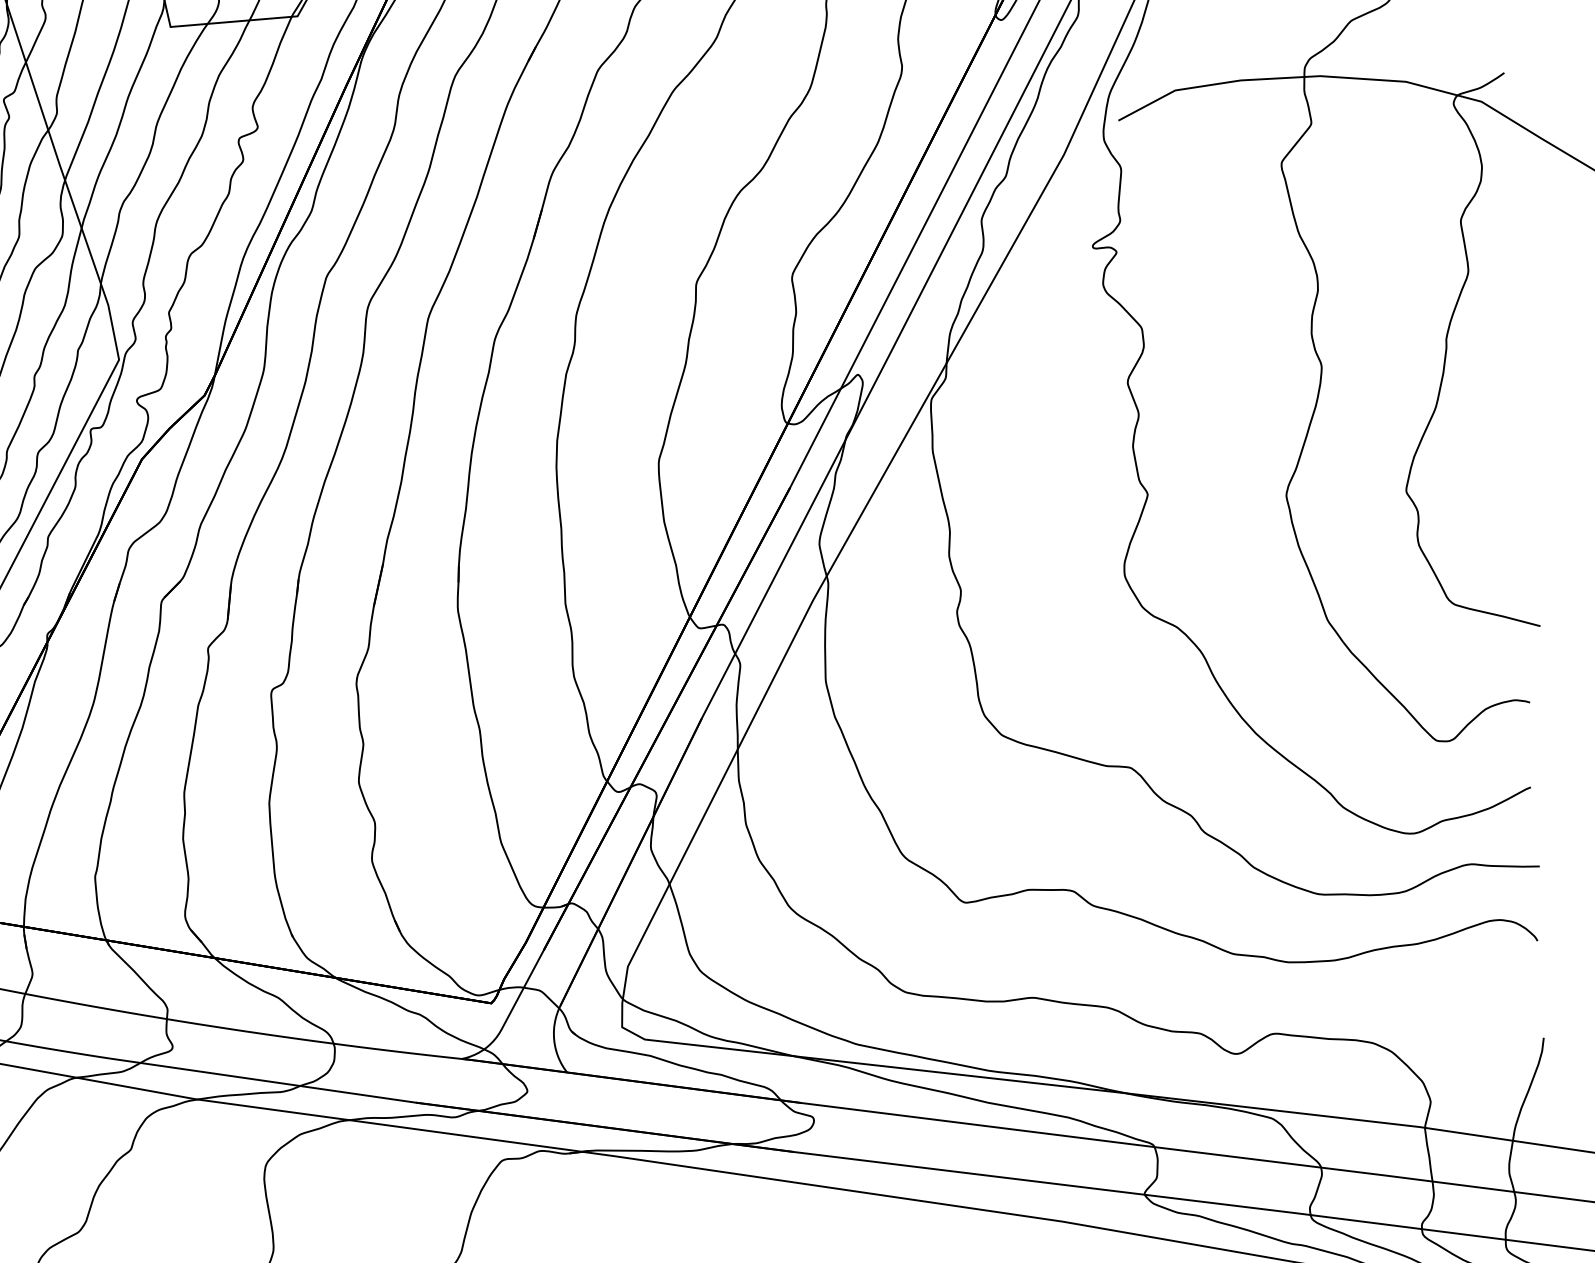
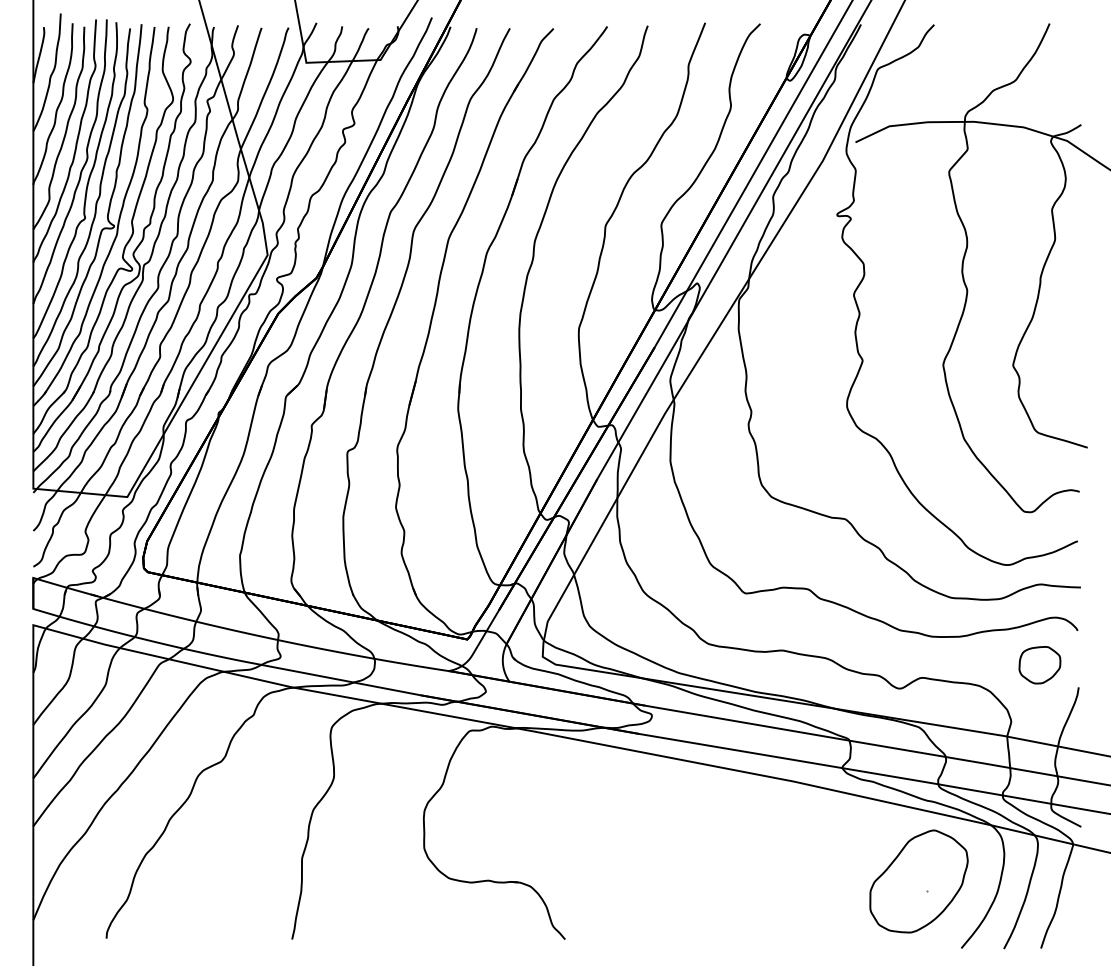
part: (1474, 1003) -> (1039, 665), added

